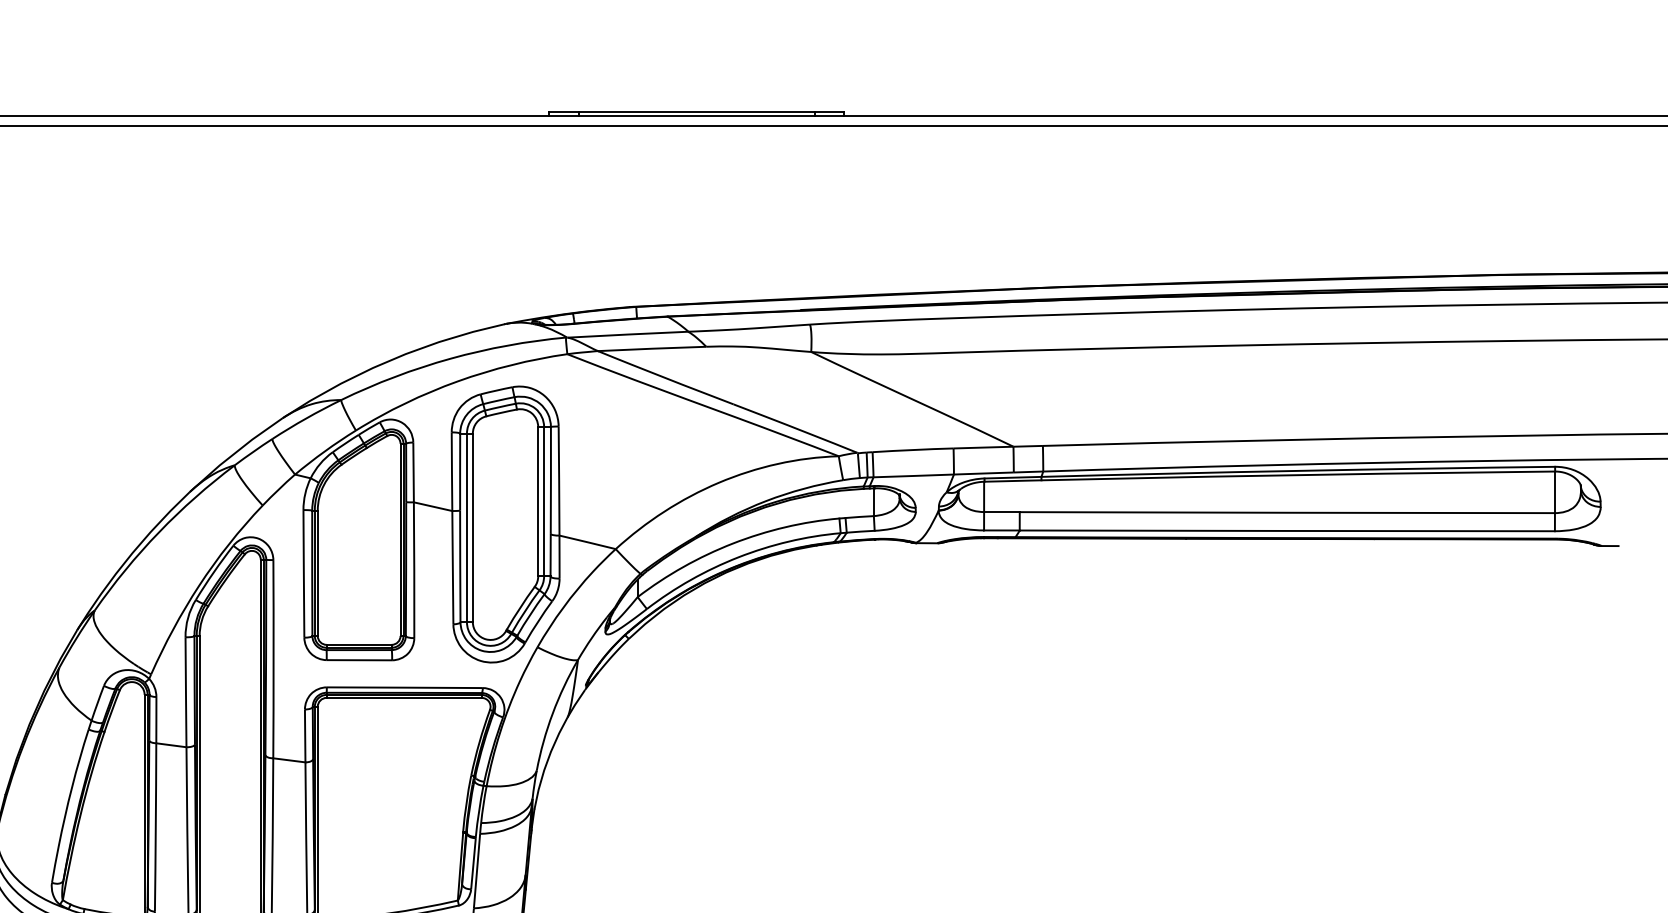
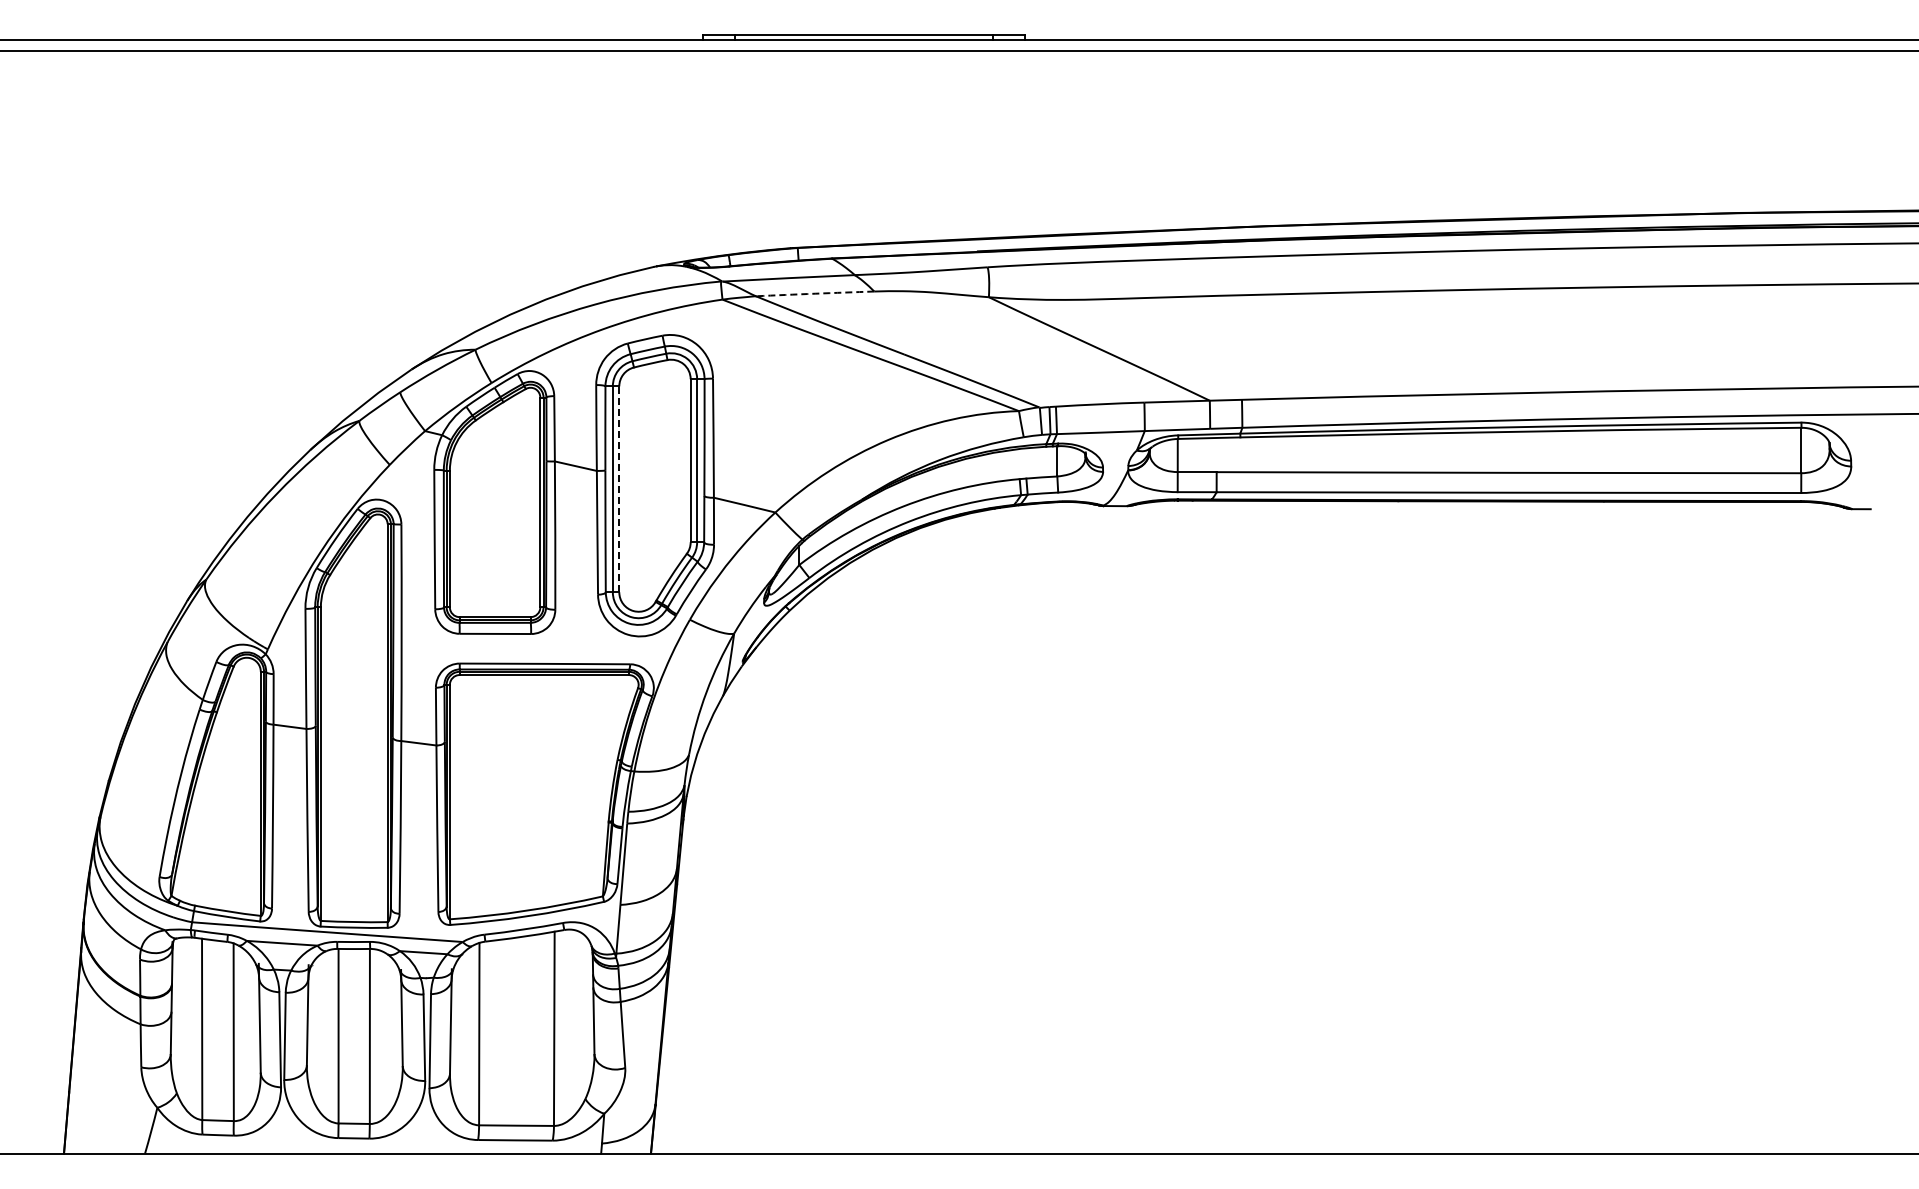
arc: (652, 348) -> (815, 293), solid -> dashed
line: (473, 528) -> (619, 489), solid -> dashed

